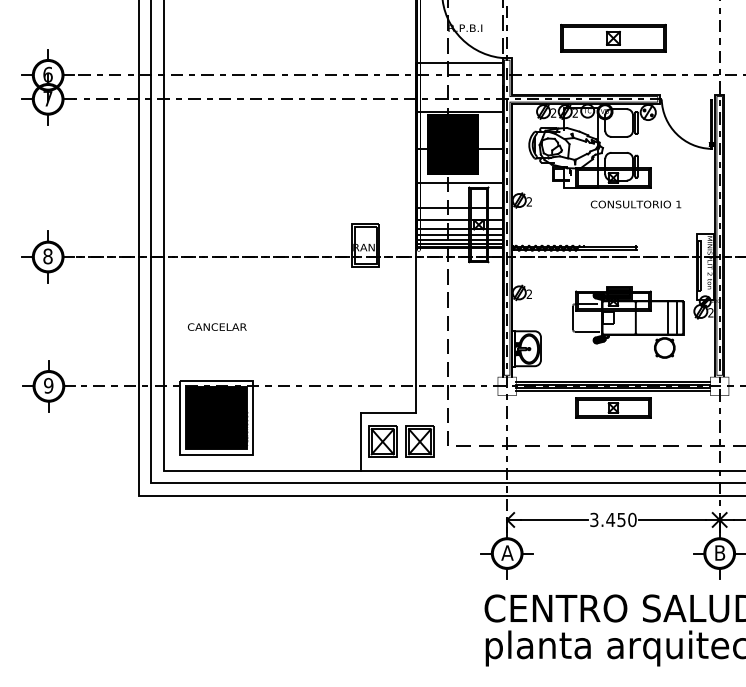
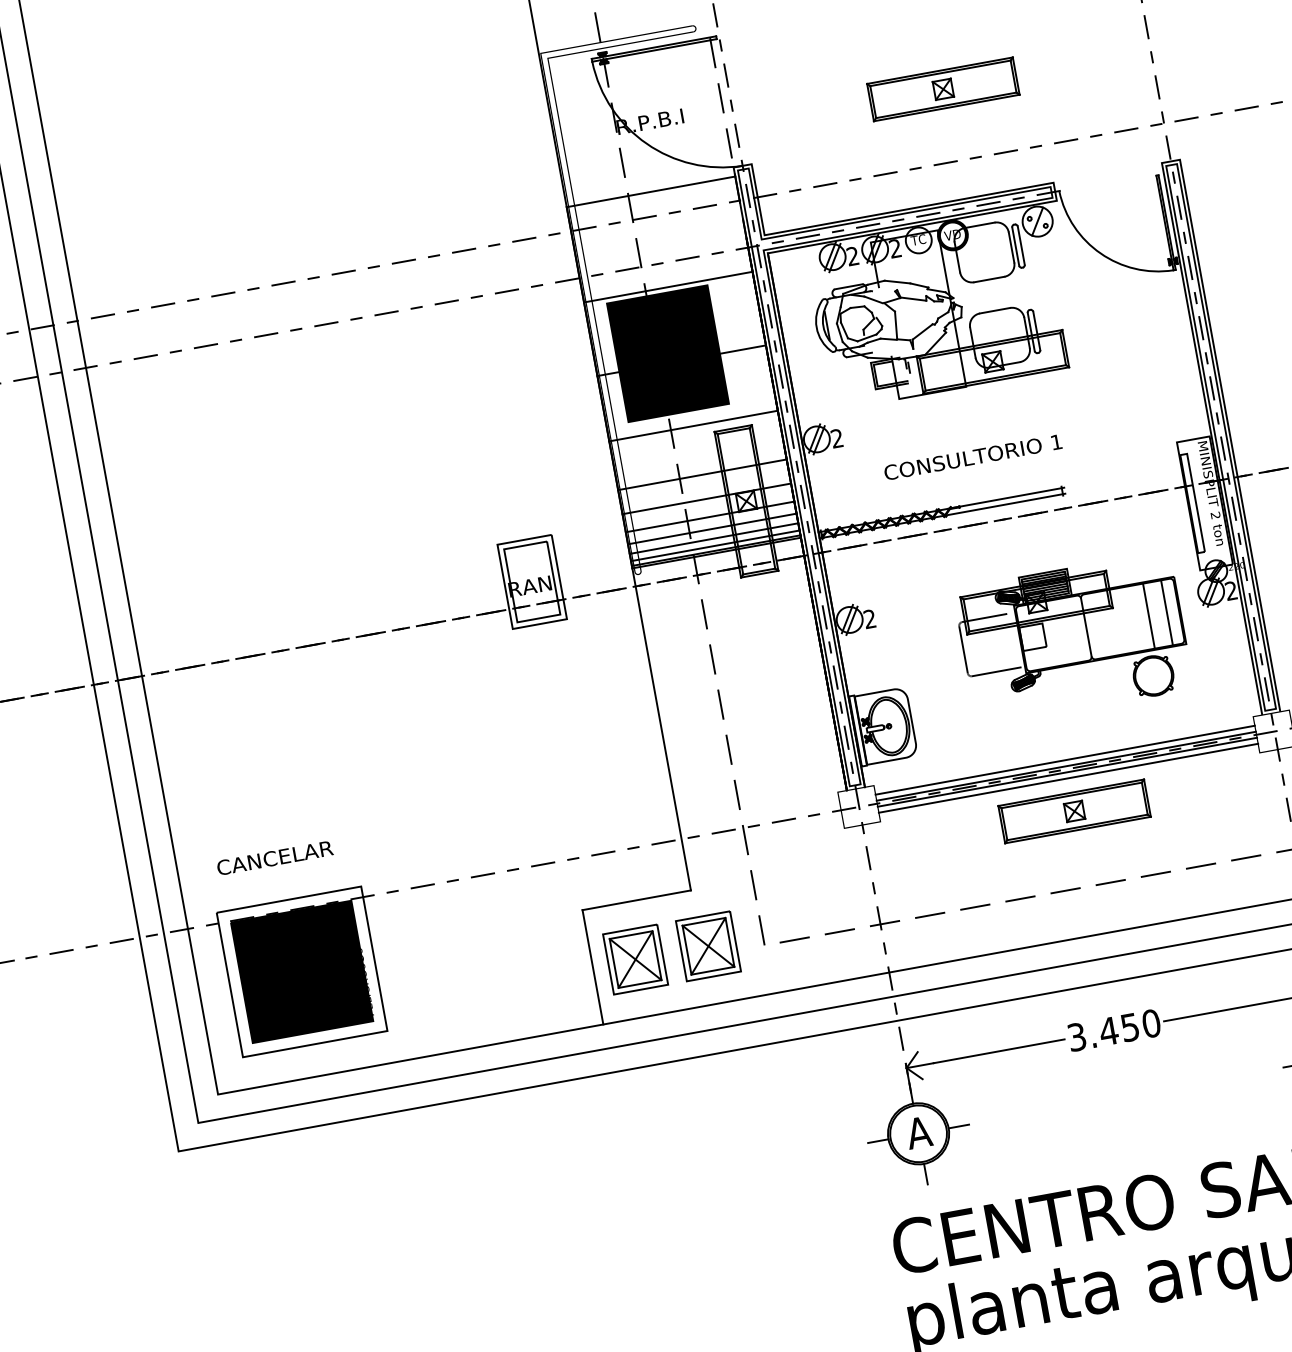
part: (613, 38) -> (943, 89), size x0.71
text: (635, 204) -> (971, 457), moved
text: (217, 326) -> (275, 856), moved

